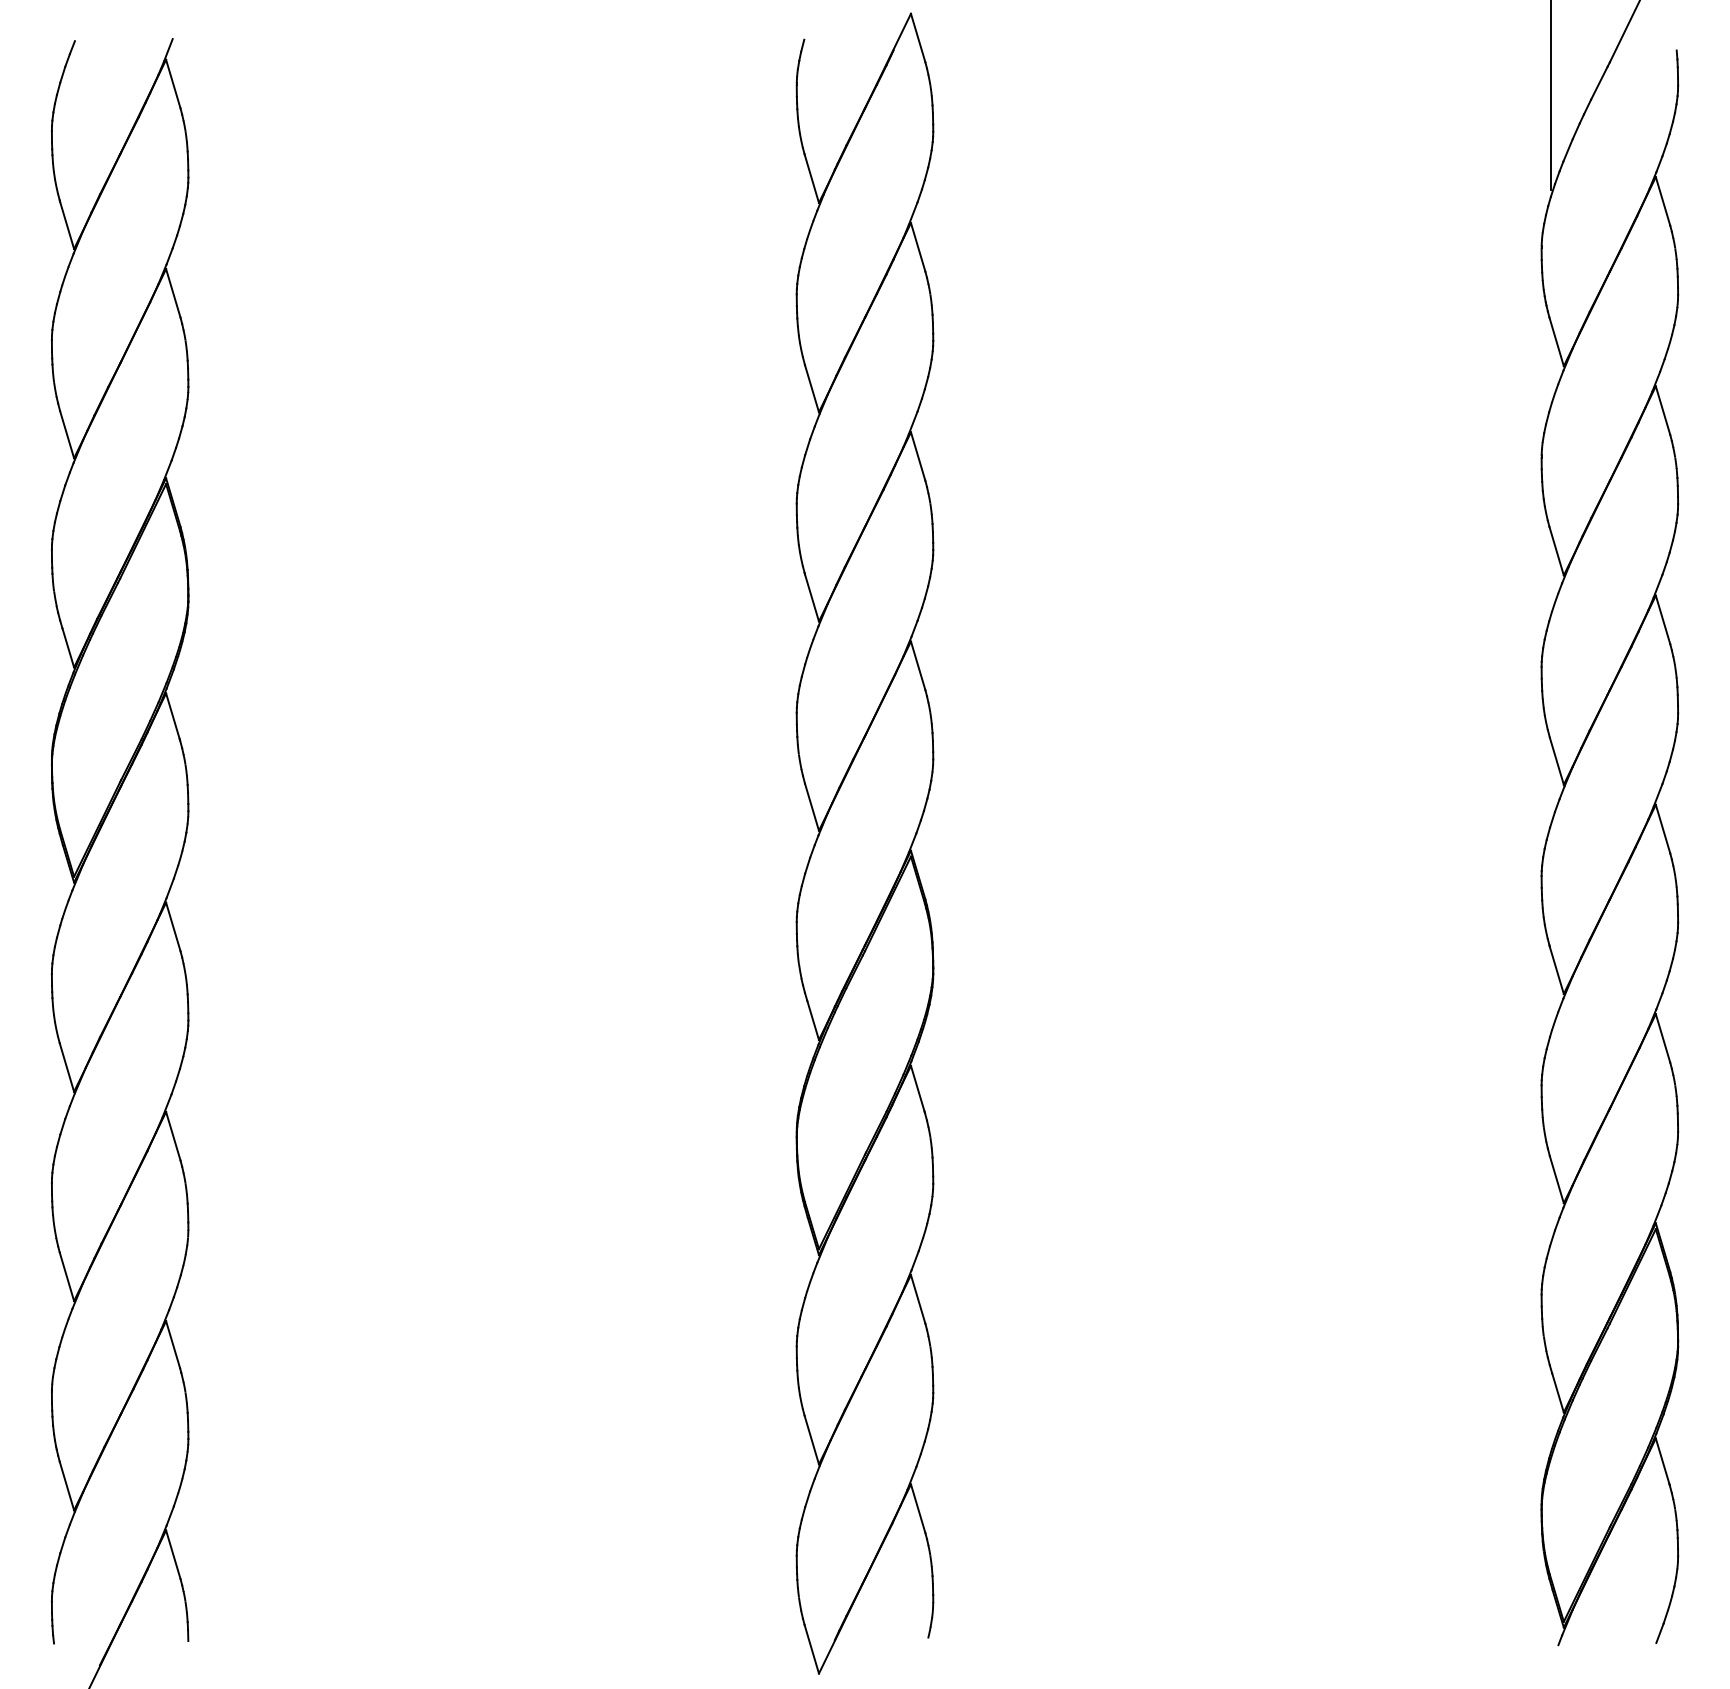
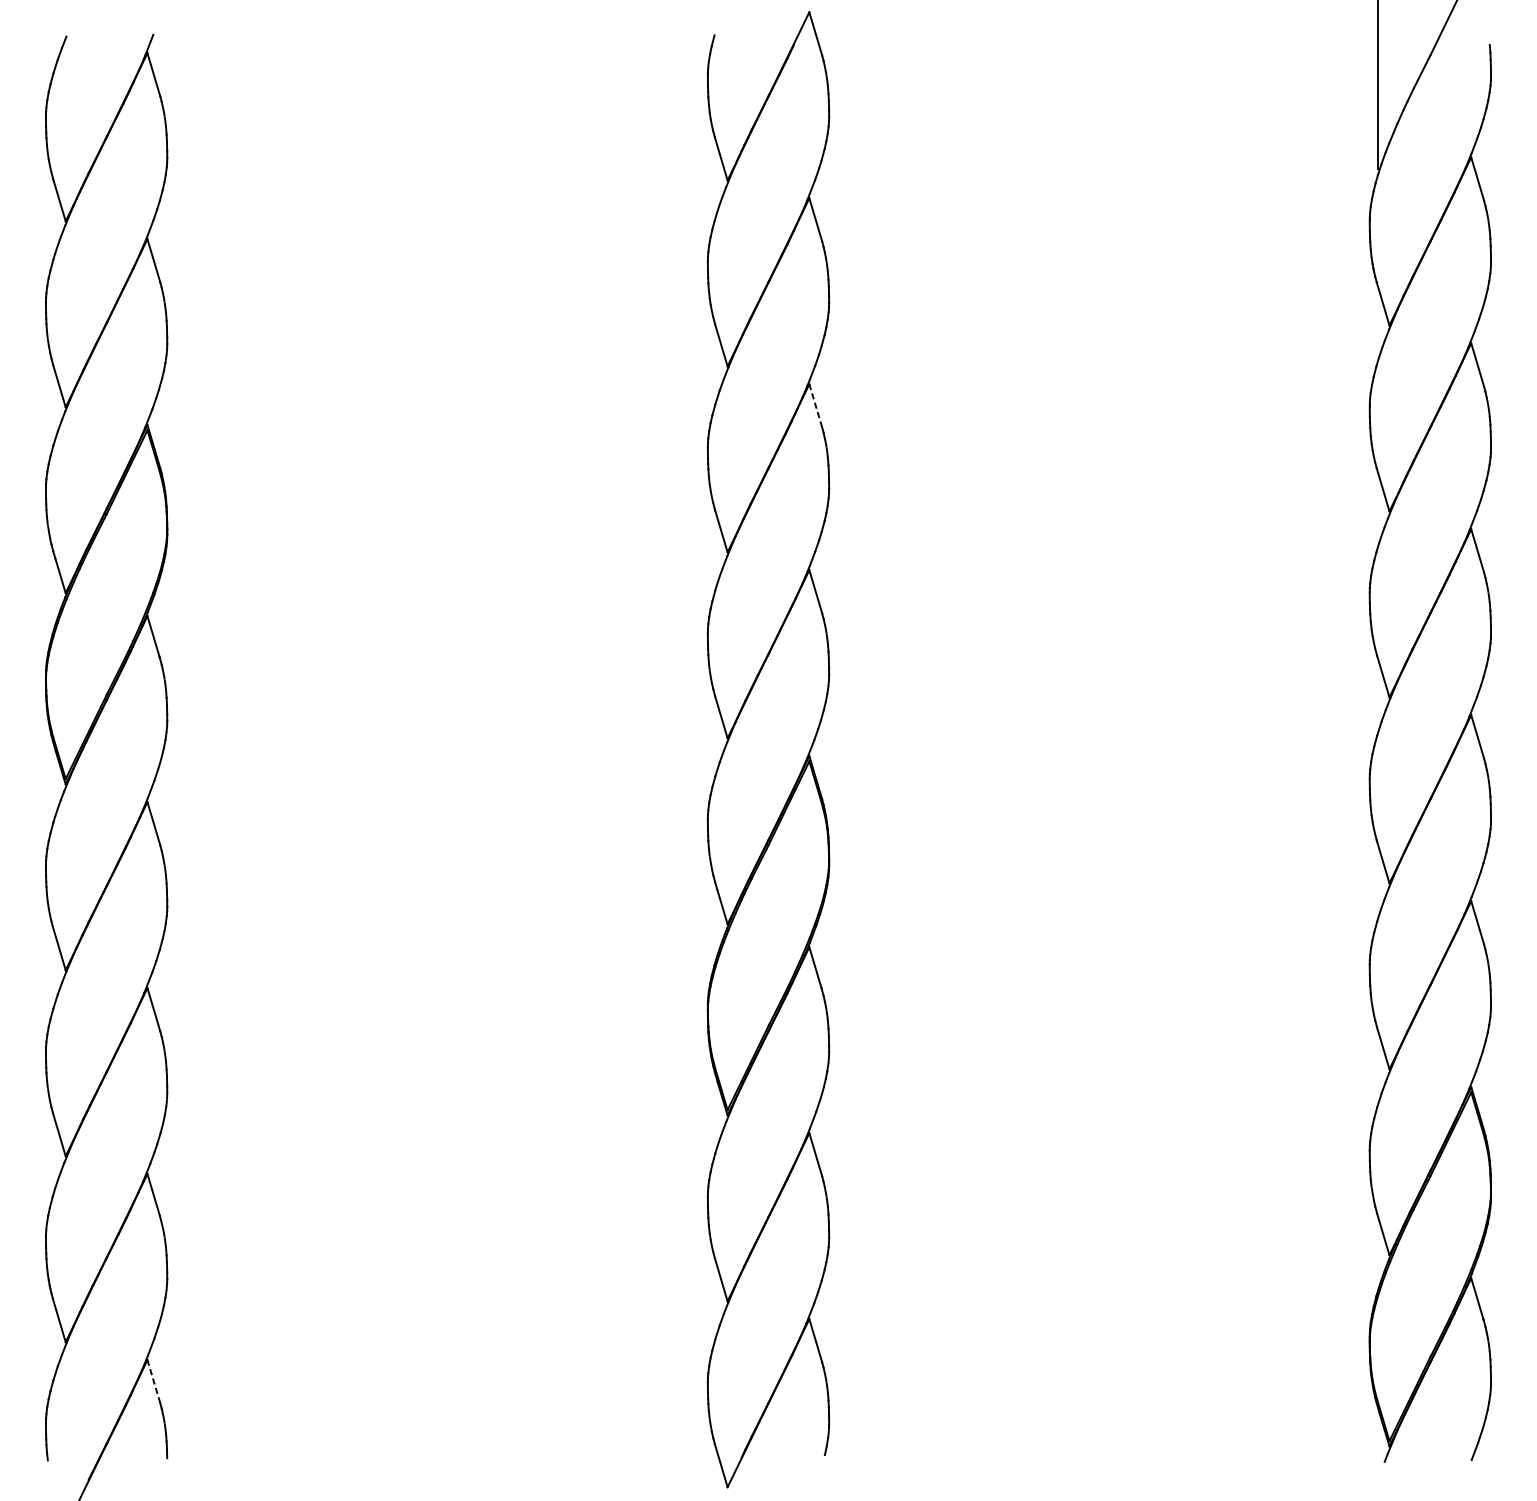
line: (918, 456) -> (816, 405), solid -> dashed
line: (173, 1554) -> (154, 1381), solid -> dashed

